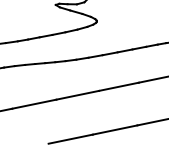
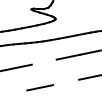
line: (76, 94) -> (43, 61), removed
line: (115, 130) -> (66, 82), removed

